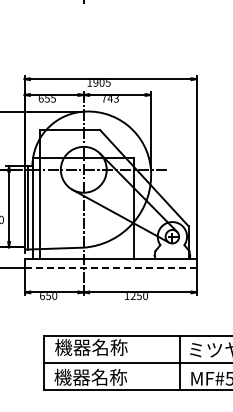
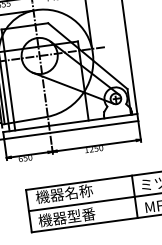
line: (110, 268) -> (70, 130), dashed -> solid
text: (108, 377) -> (80, 215), 機器名称 -> 機器型番

